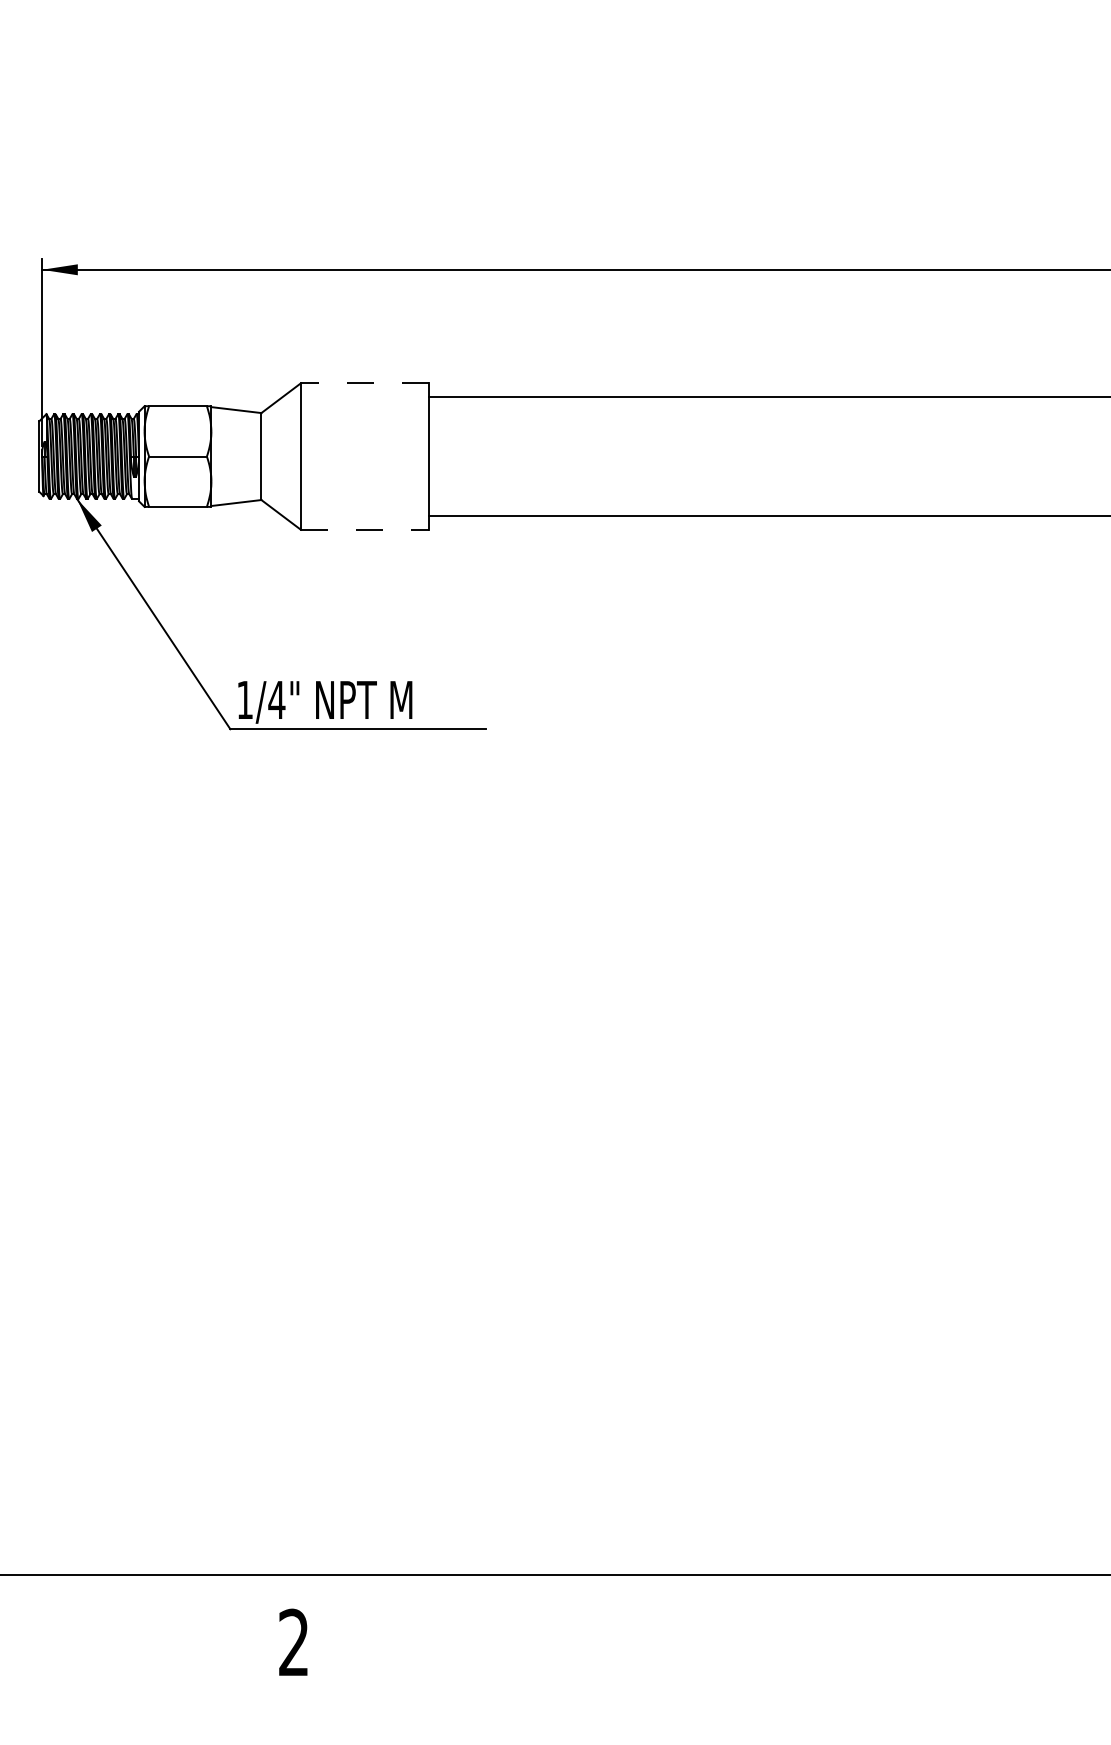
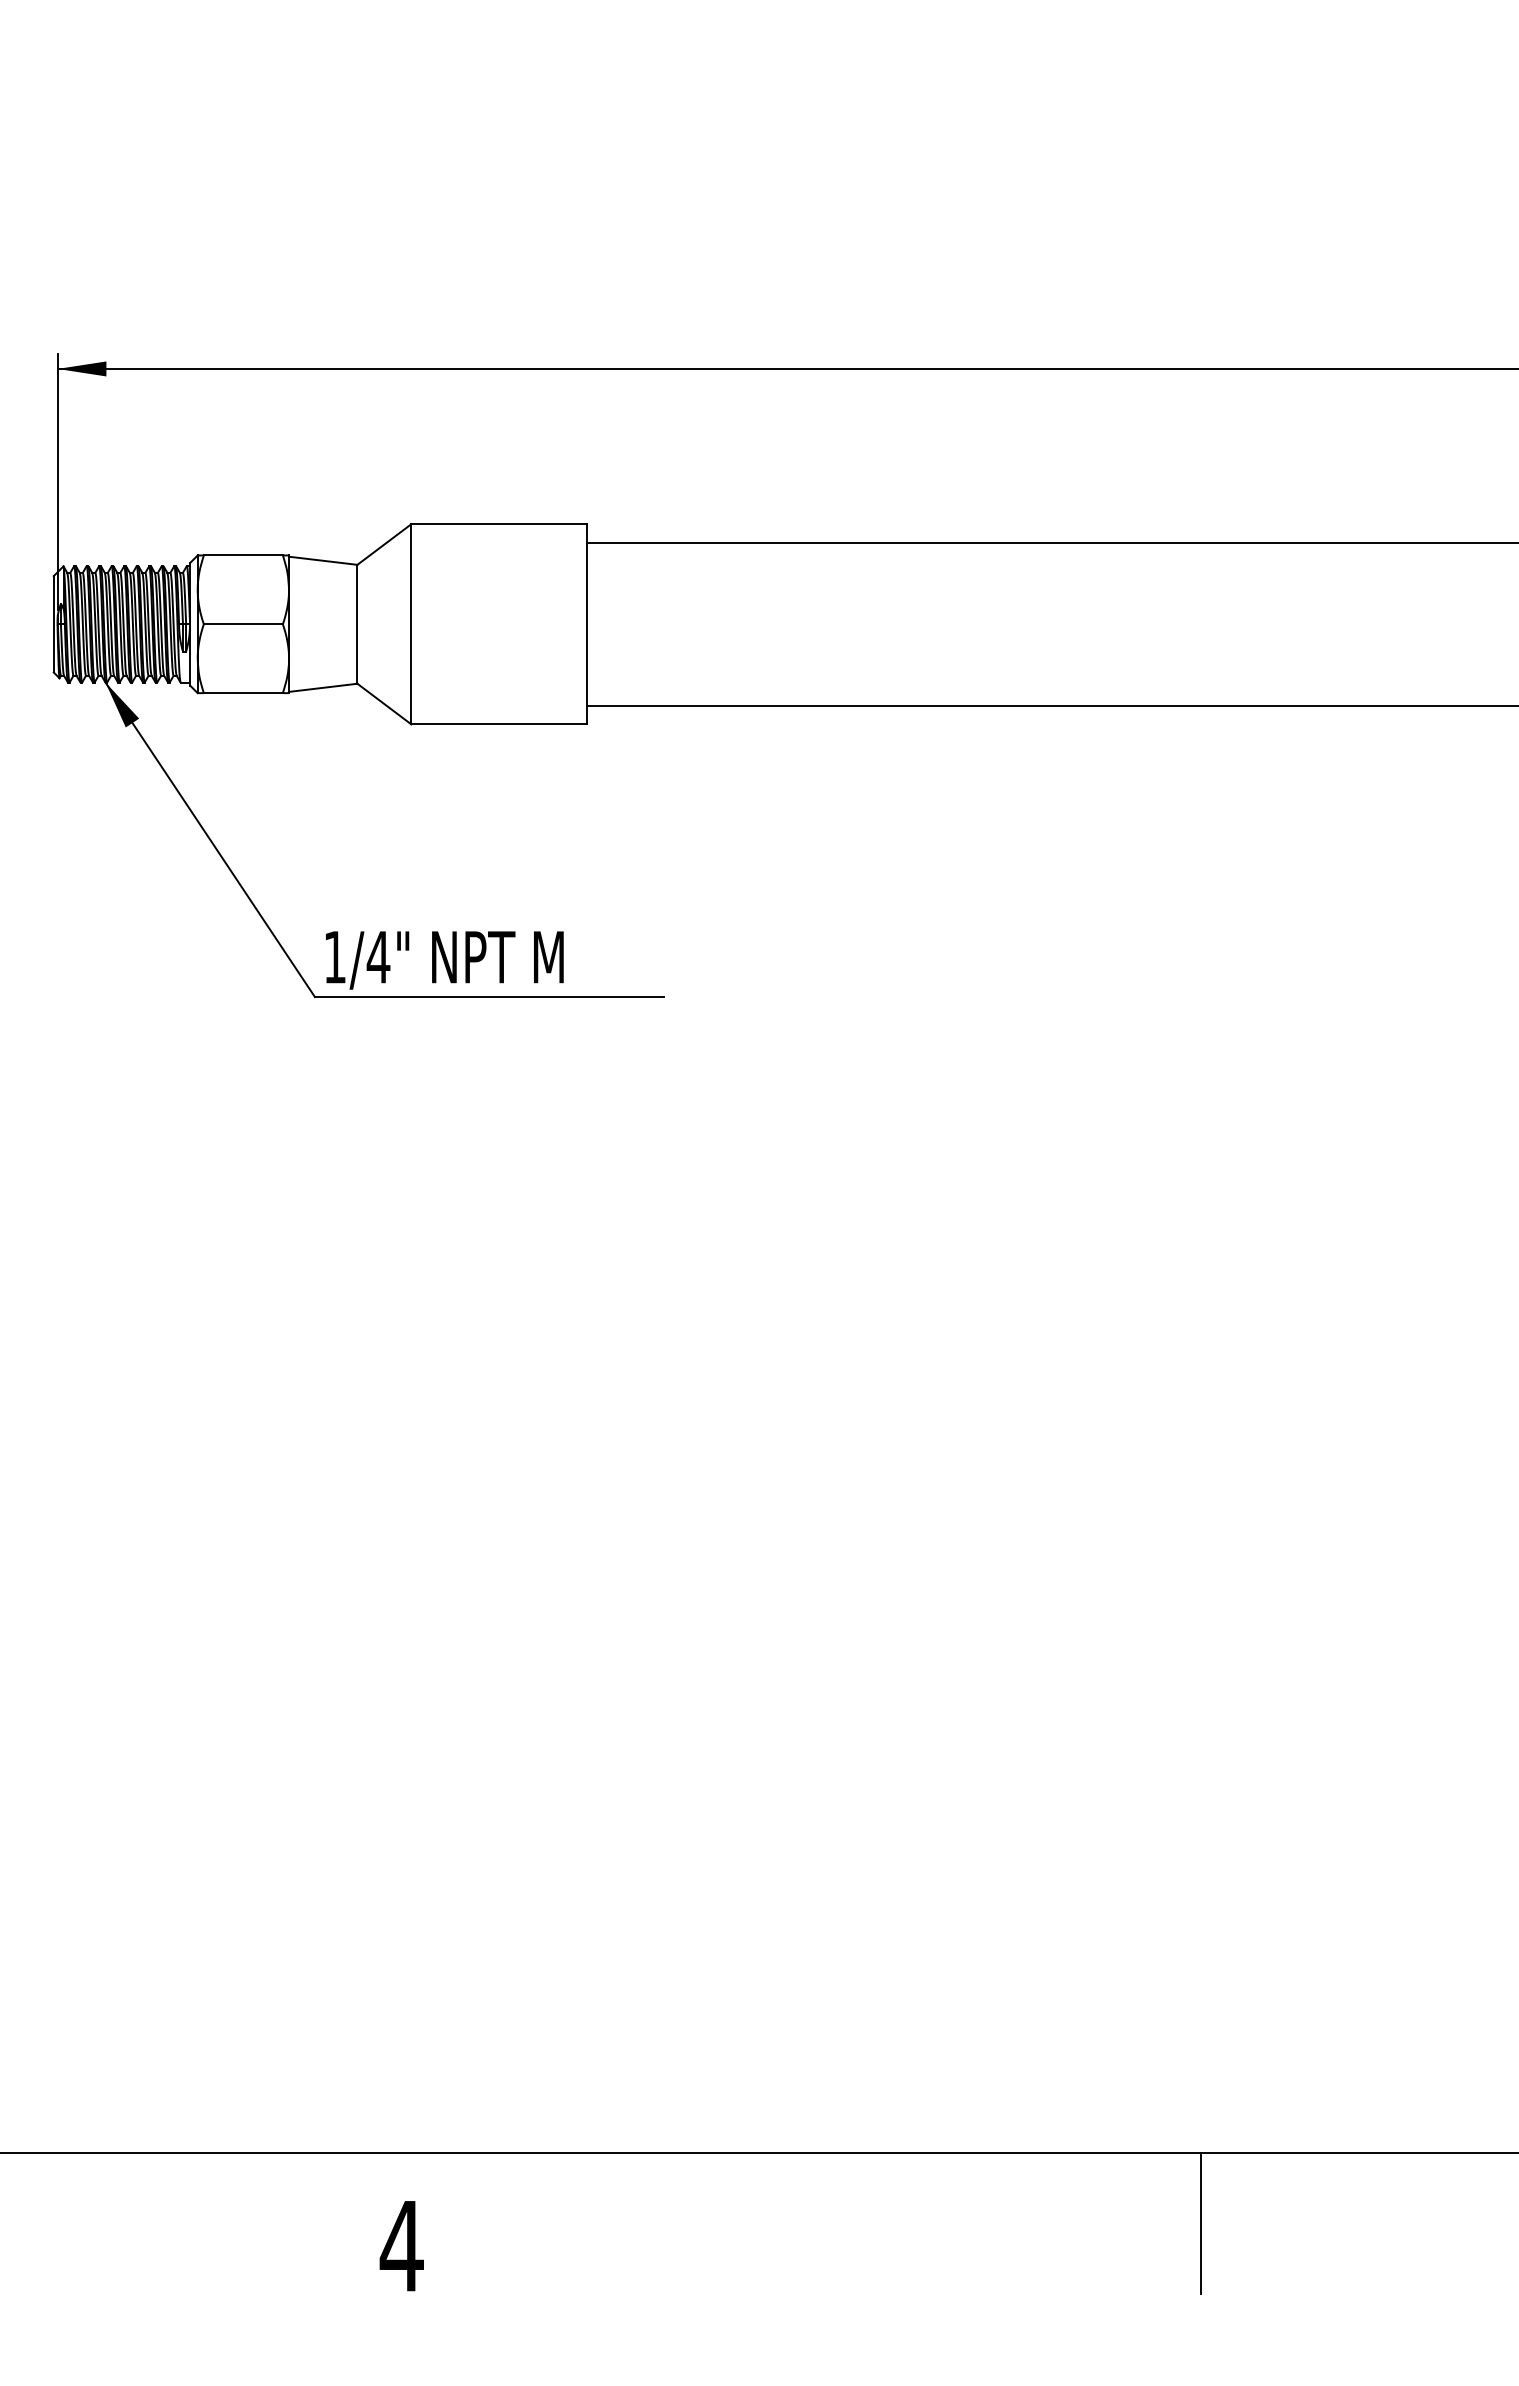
line: (365, 383) -> (499, 524), dashed -> solid
line: (365, 529) -> (499, 724), dashed -> solid
line: (878, 1626) -> (1200, 2223), added
text: (293, 1642) -> (401, 2245), 2 -> 4

